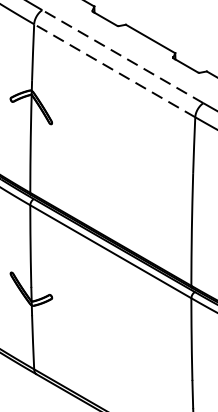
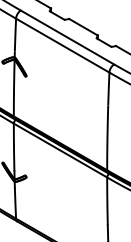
line: (122, 56) -> (67, 37), dashed -> solid
line: (114, 70) -> (62, 45), dashed -> solid

